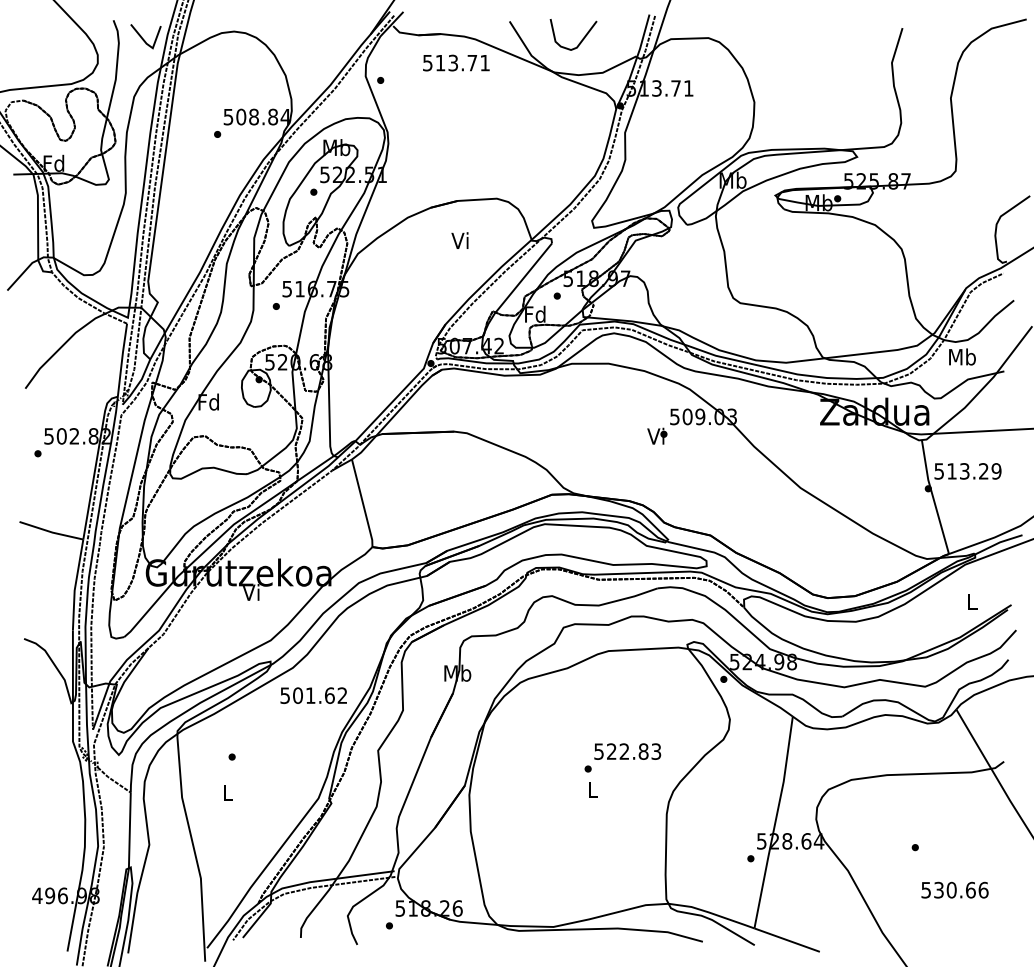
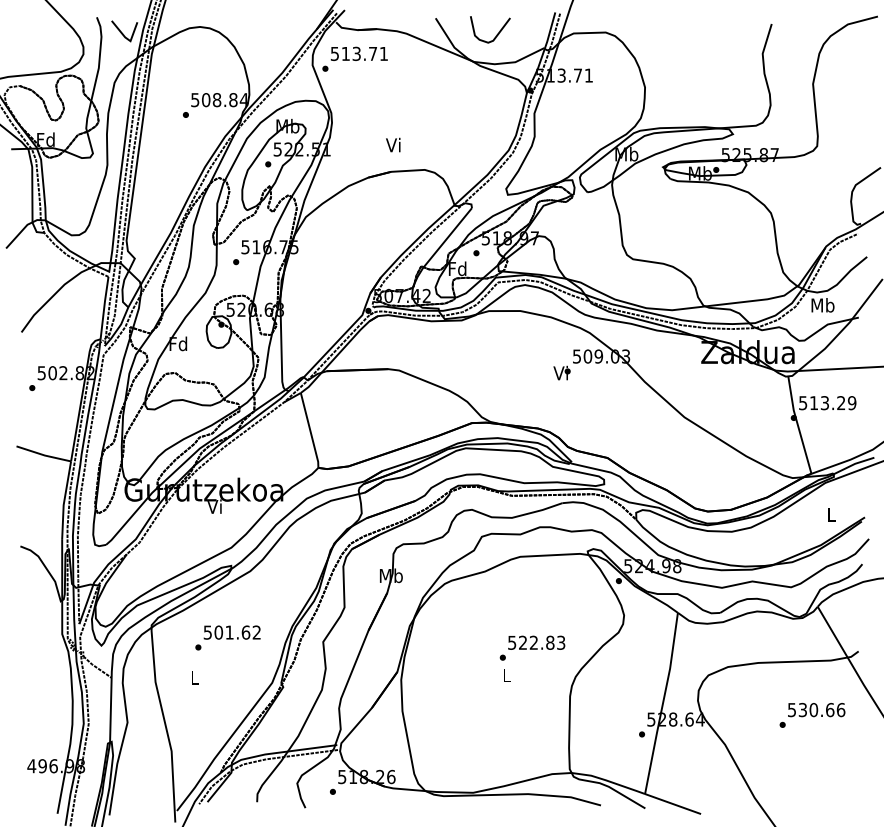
text: (456, 62) -> (359, 53), moved
text: (459, 240) -> (392, 144), moved
text: (313, 695) -> (232, 632), moved
text: (954, 889) -> (816, 709), moved

